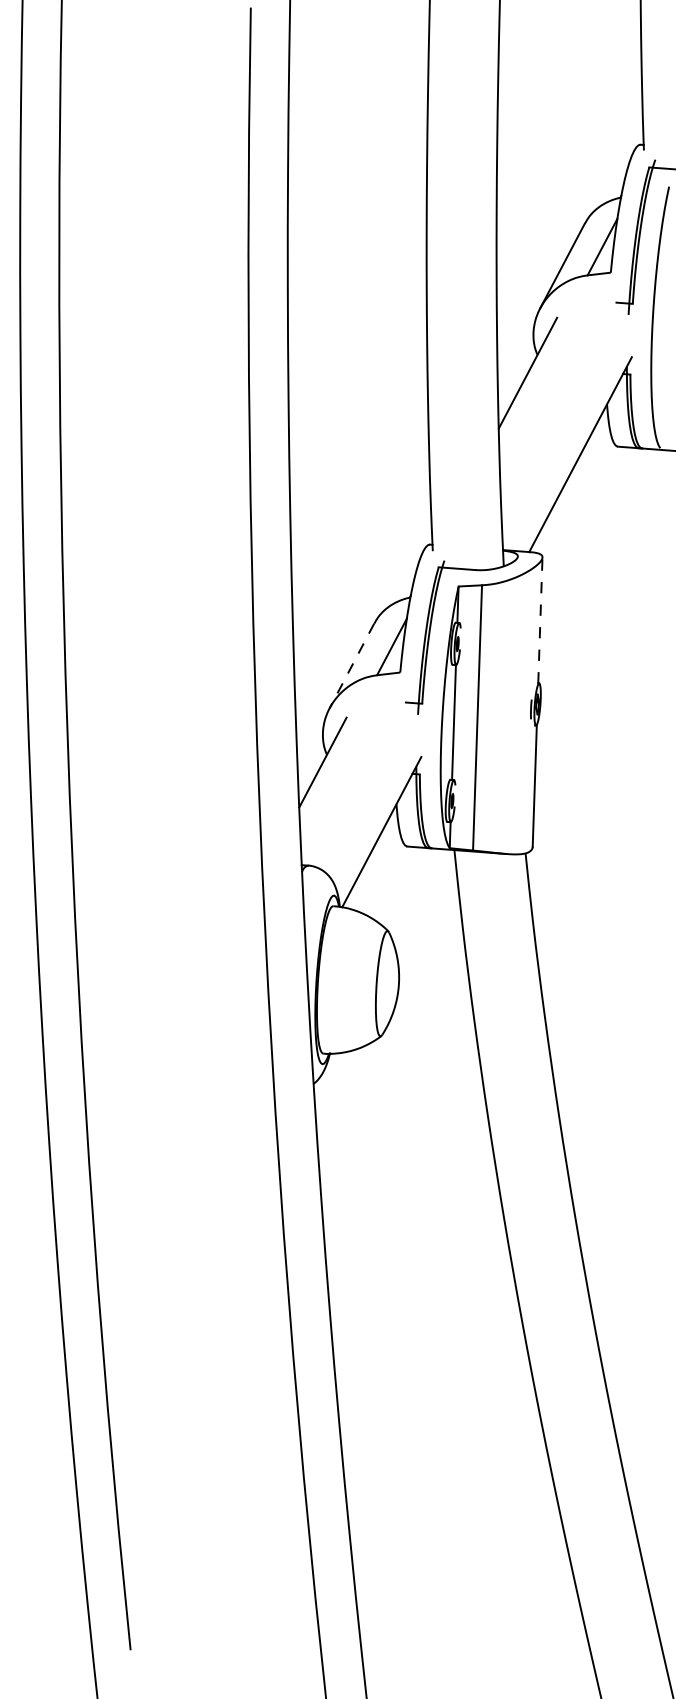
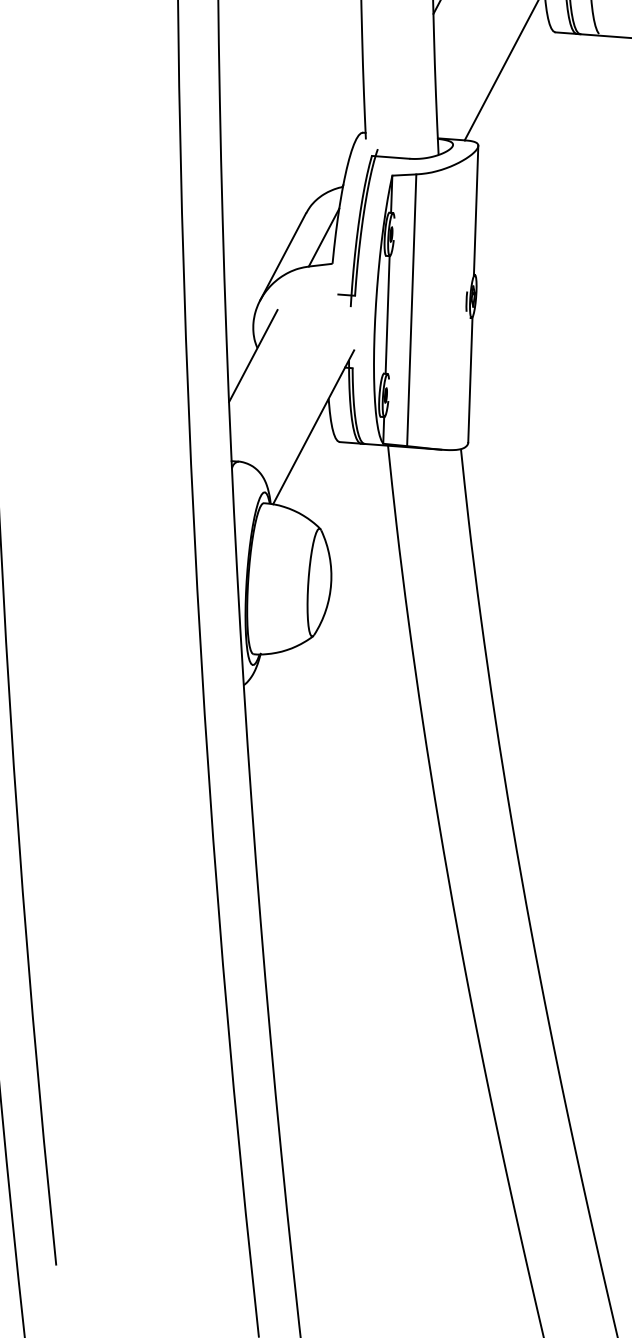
line: (540, 619) -> (476, 209), dashed -> solid
line: (351, 665) -> (282, 256), dashed -> solid

